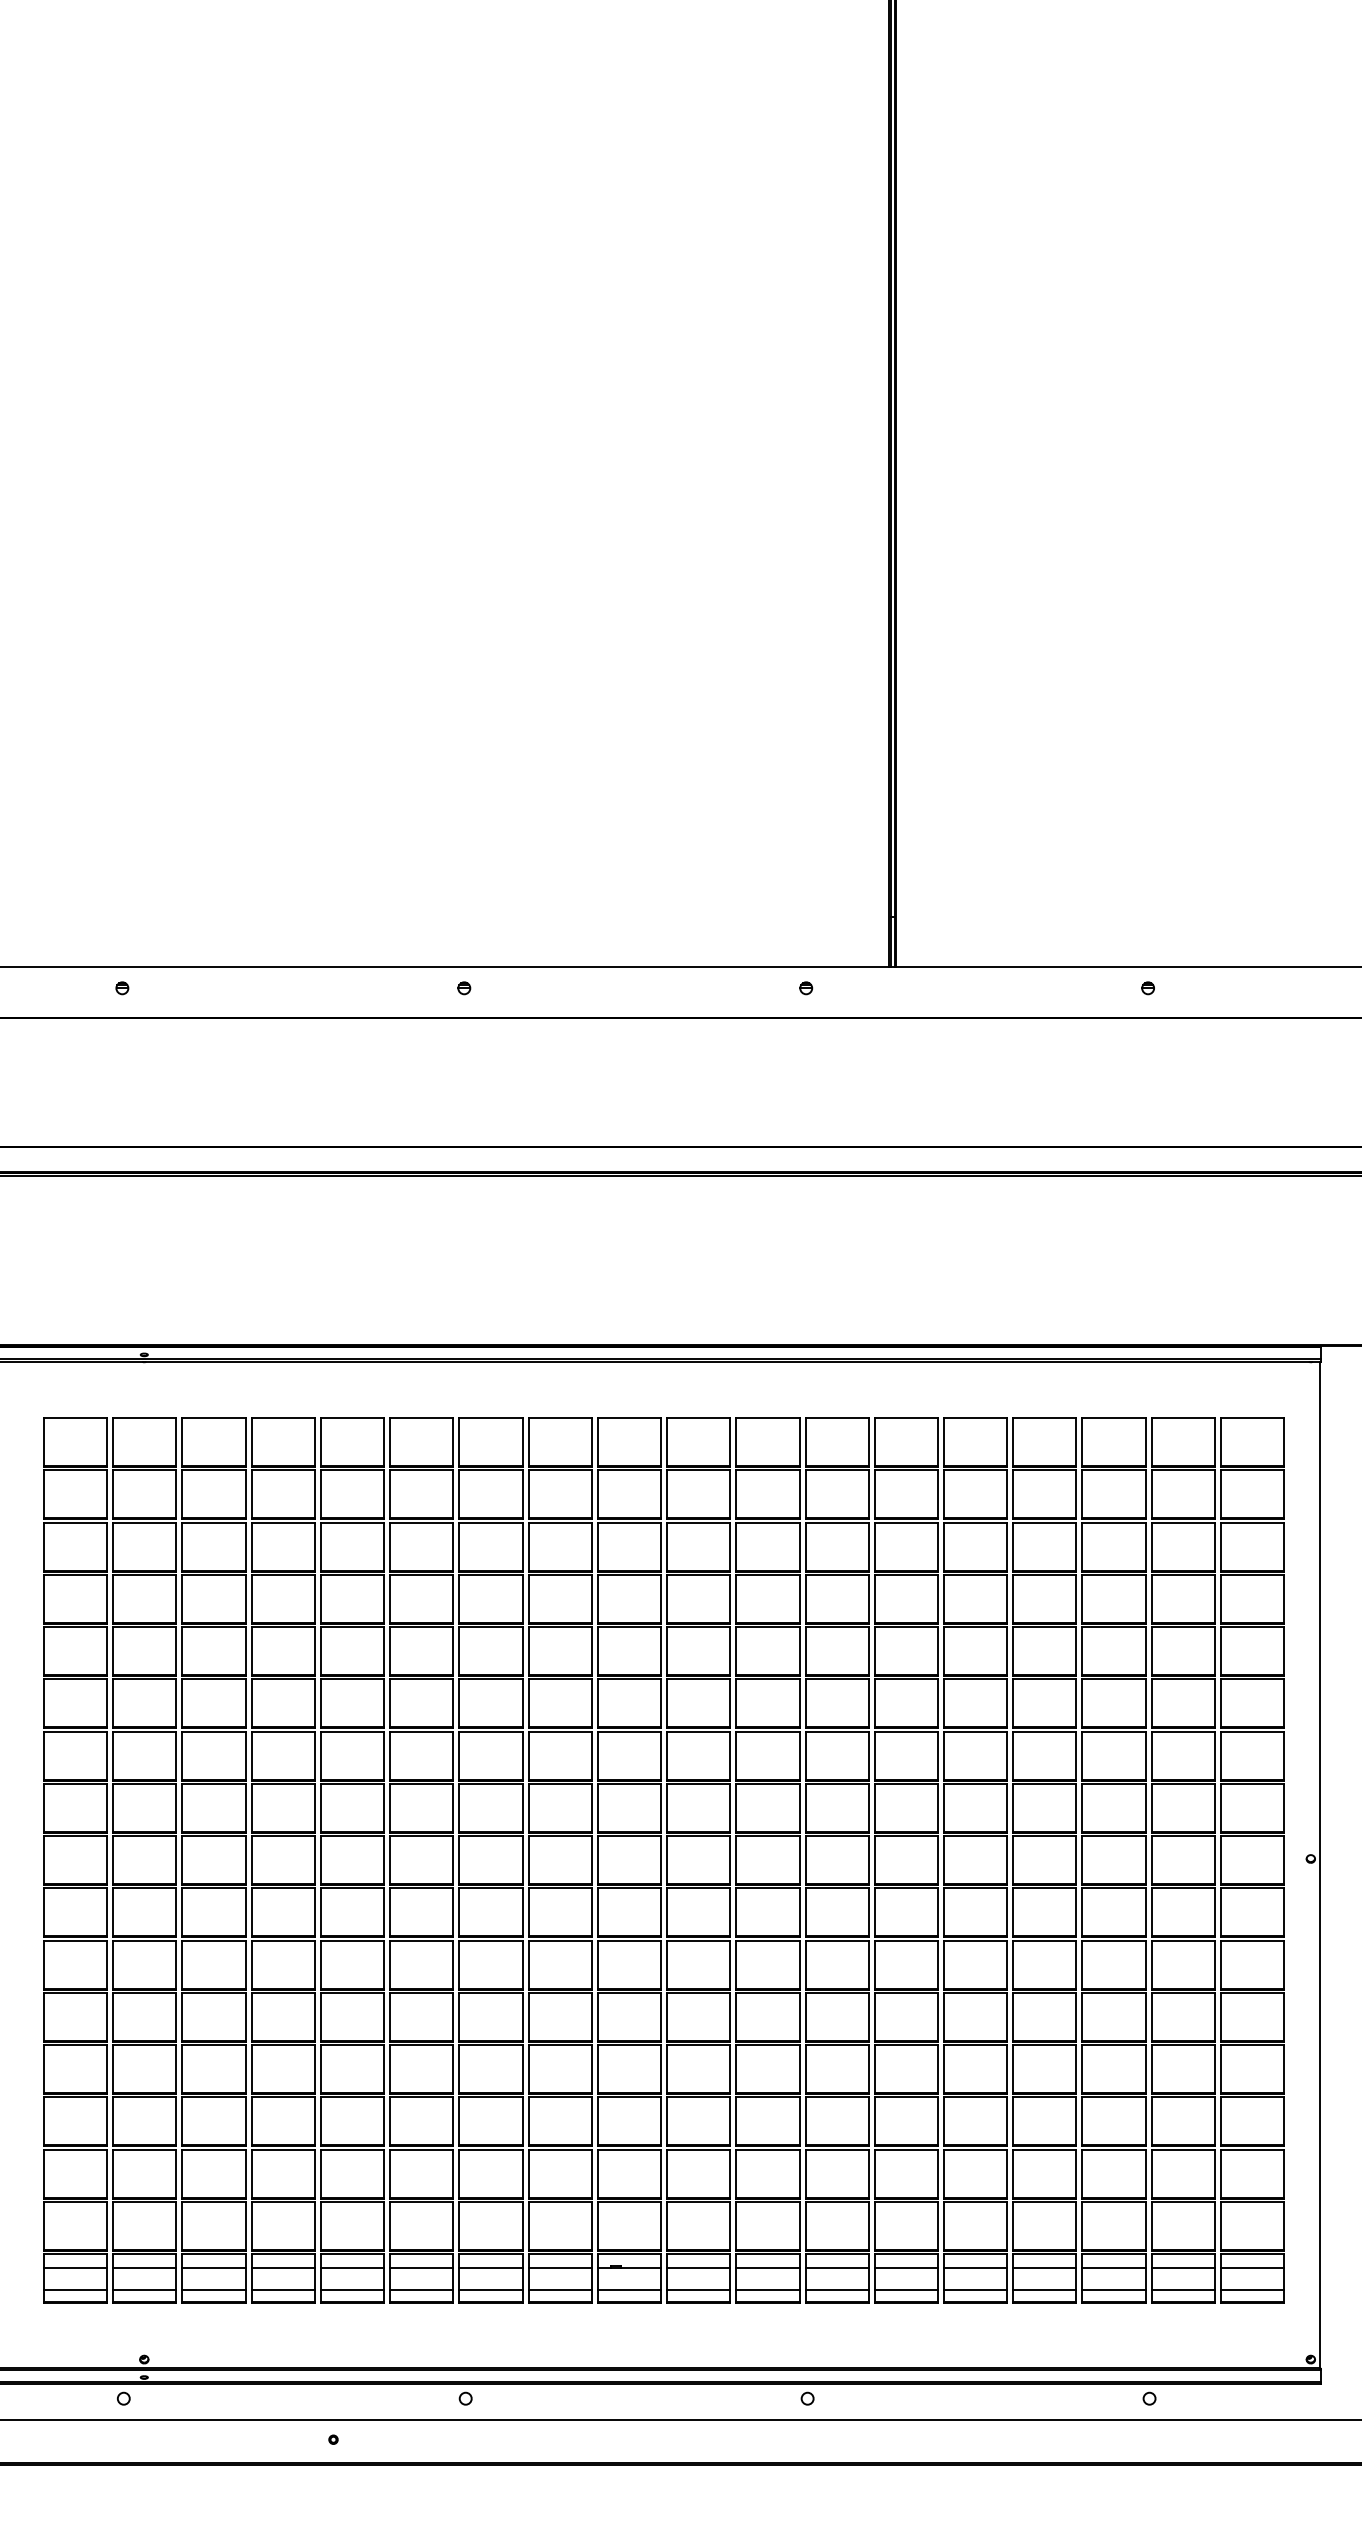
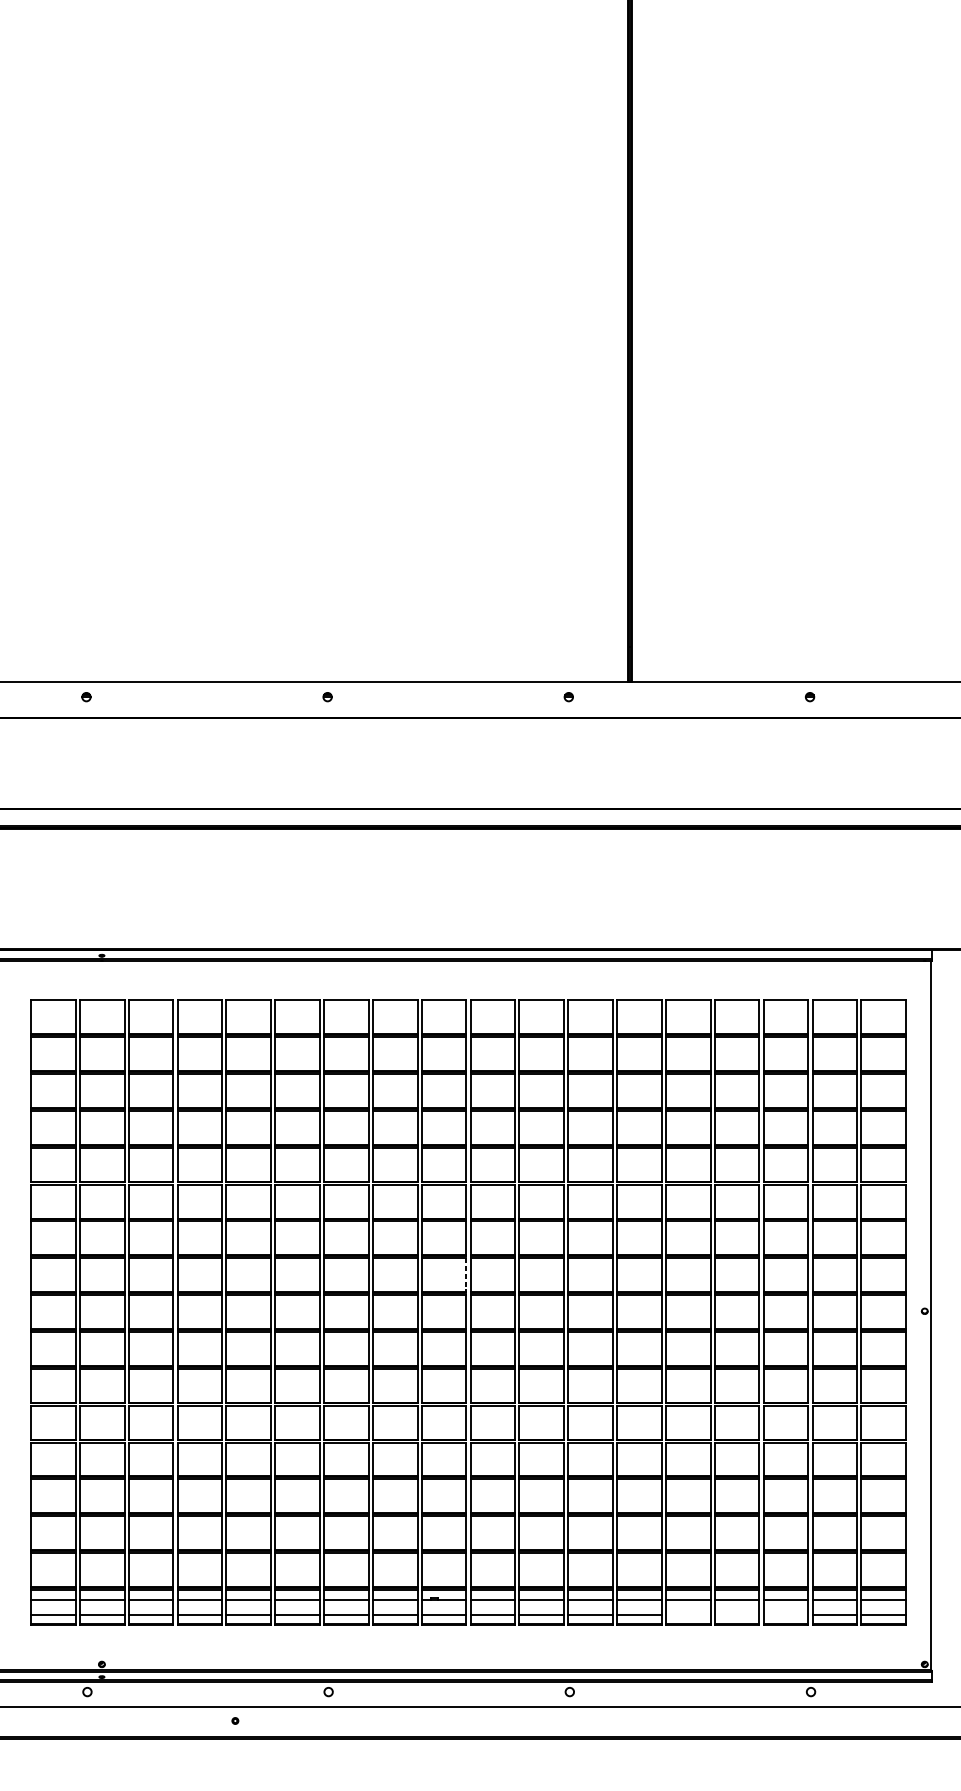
line: (661, 1808) -> (466, 1275), solid -> dashed
line: (975, 2289) -> (688, 1615), removed
line: (1044, 2289) -> (736, 1615), removed
line: (1113, 2289) -> (785, 1615), removed

